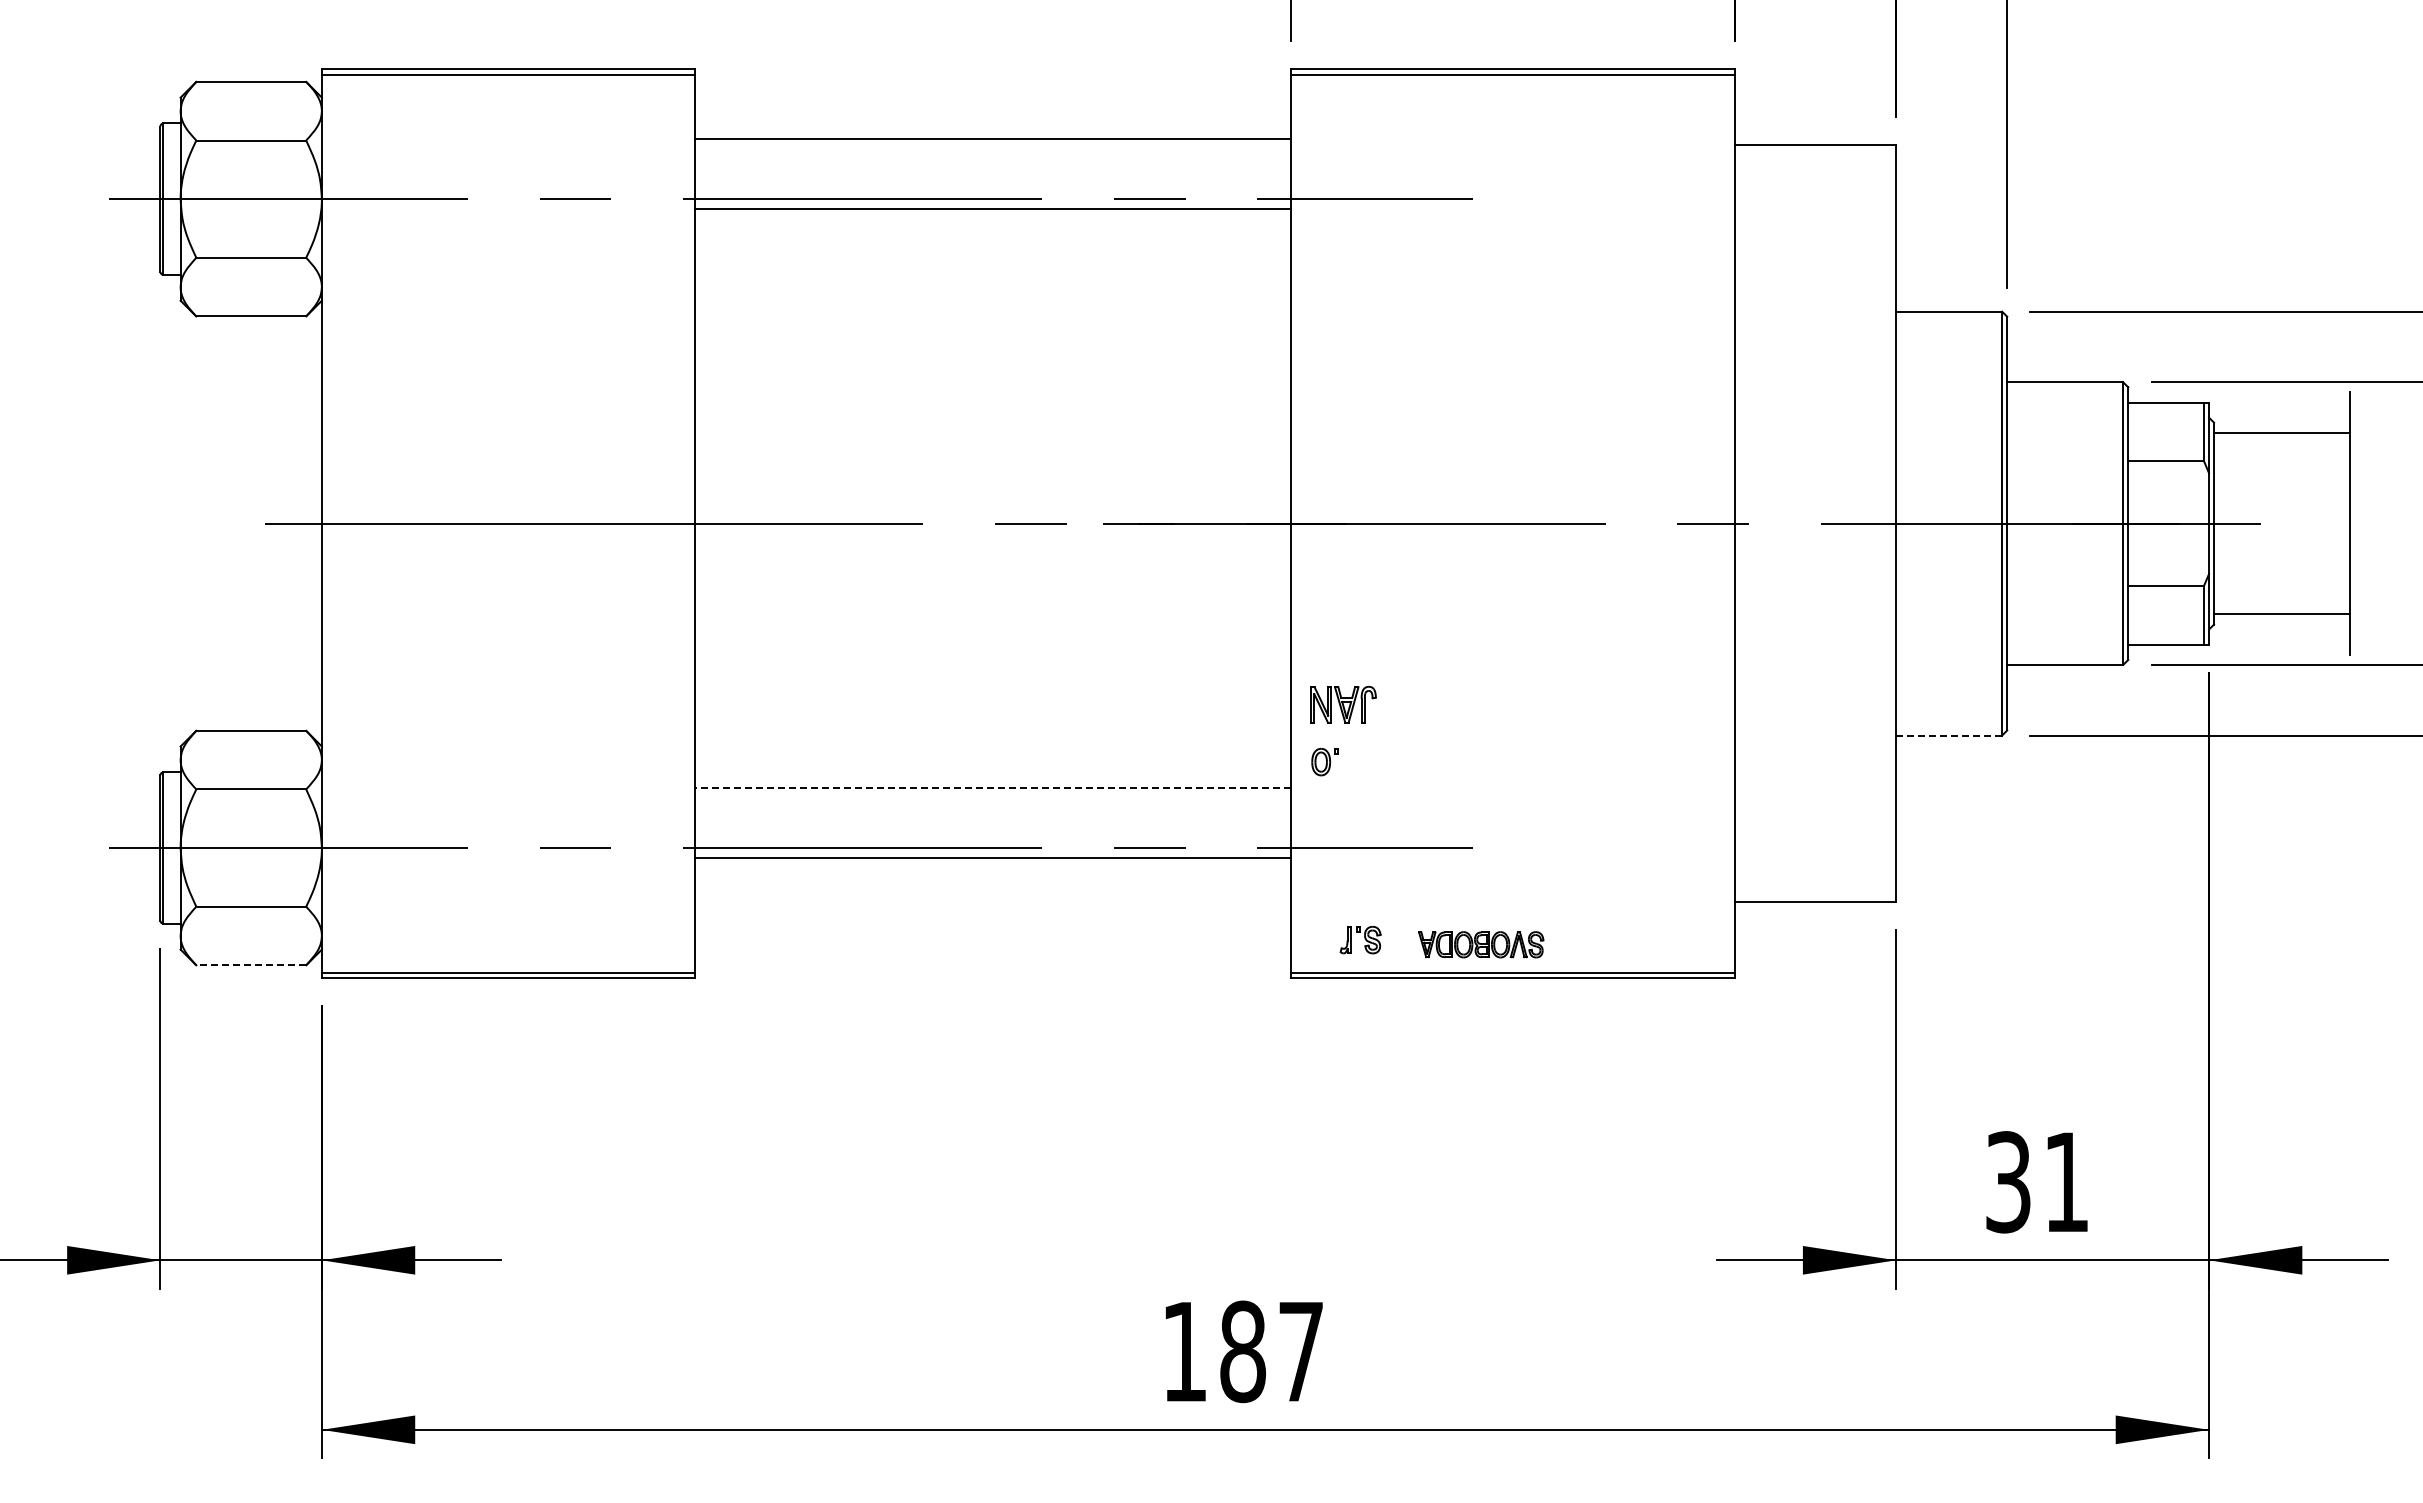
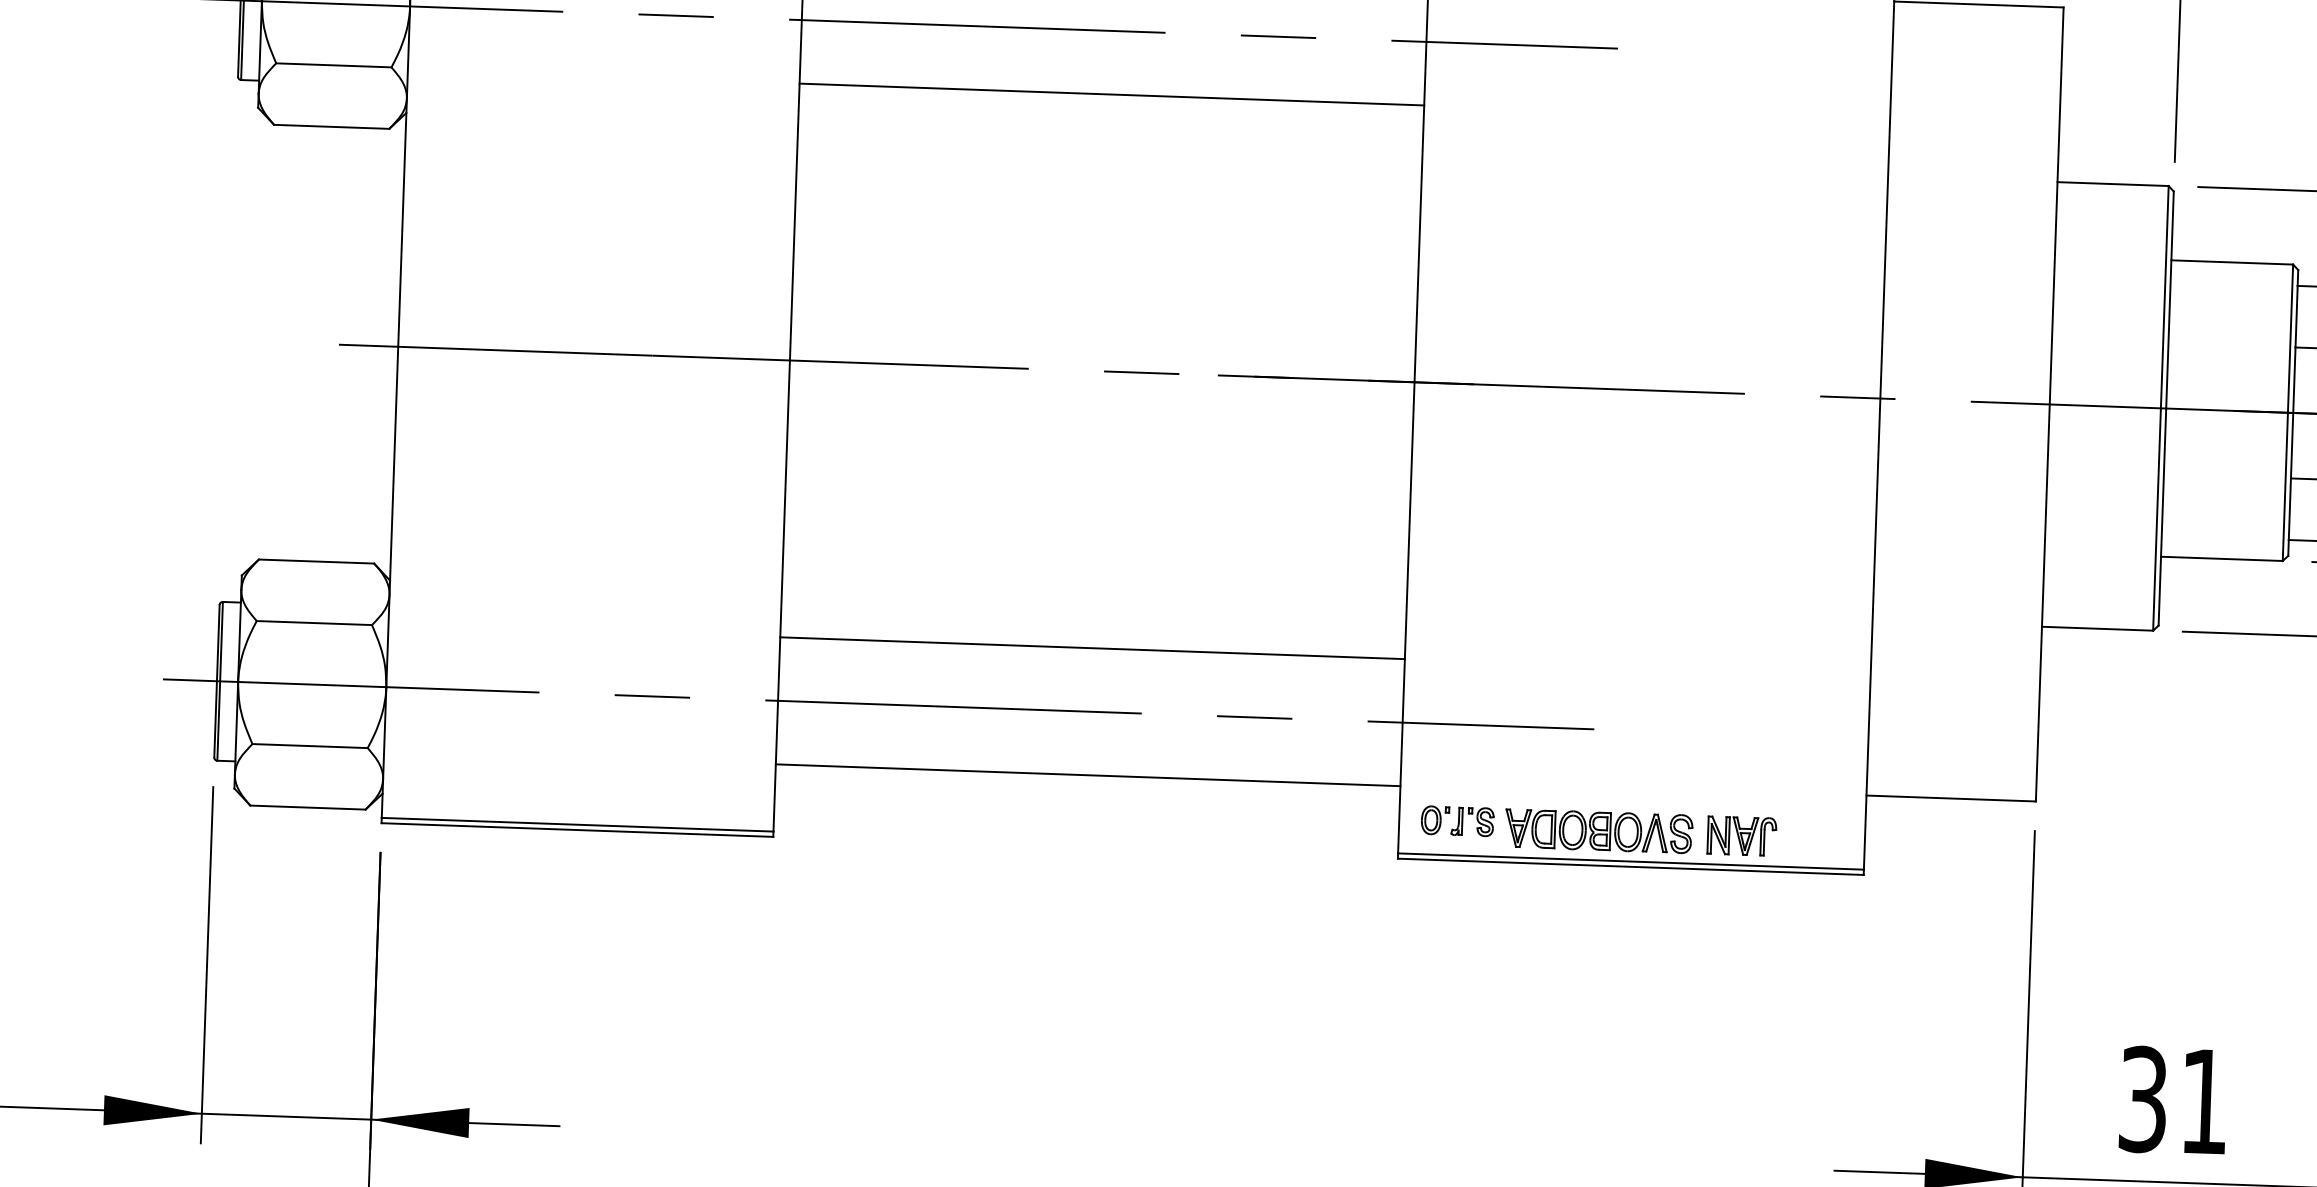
line: (992, 208) -> (1111, 94), moved
part: (1343, 704) -> (1741, 835), moved
line: (1949, 735) -> (2097, 628), dashed -> solid
part: (1324, 761) -> (1434, 819), moved
line: (993, 787) -> (1093, 648), dashed -> solid
line: (992, 857) -> (1087, 775), moved
part: (1480, 944) -> (1598, 830), size x1.43
line: (251, 965) -> (308, 807), dashed -> solid

